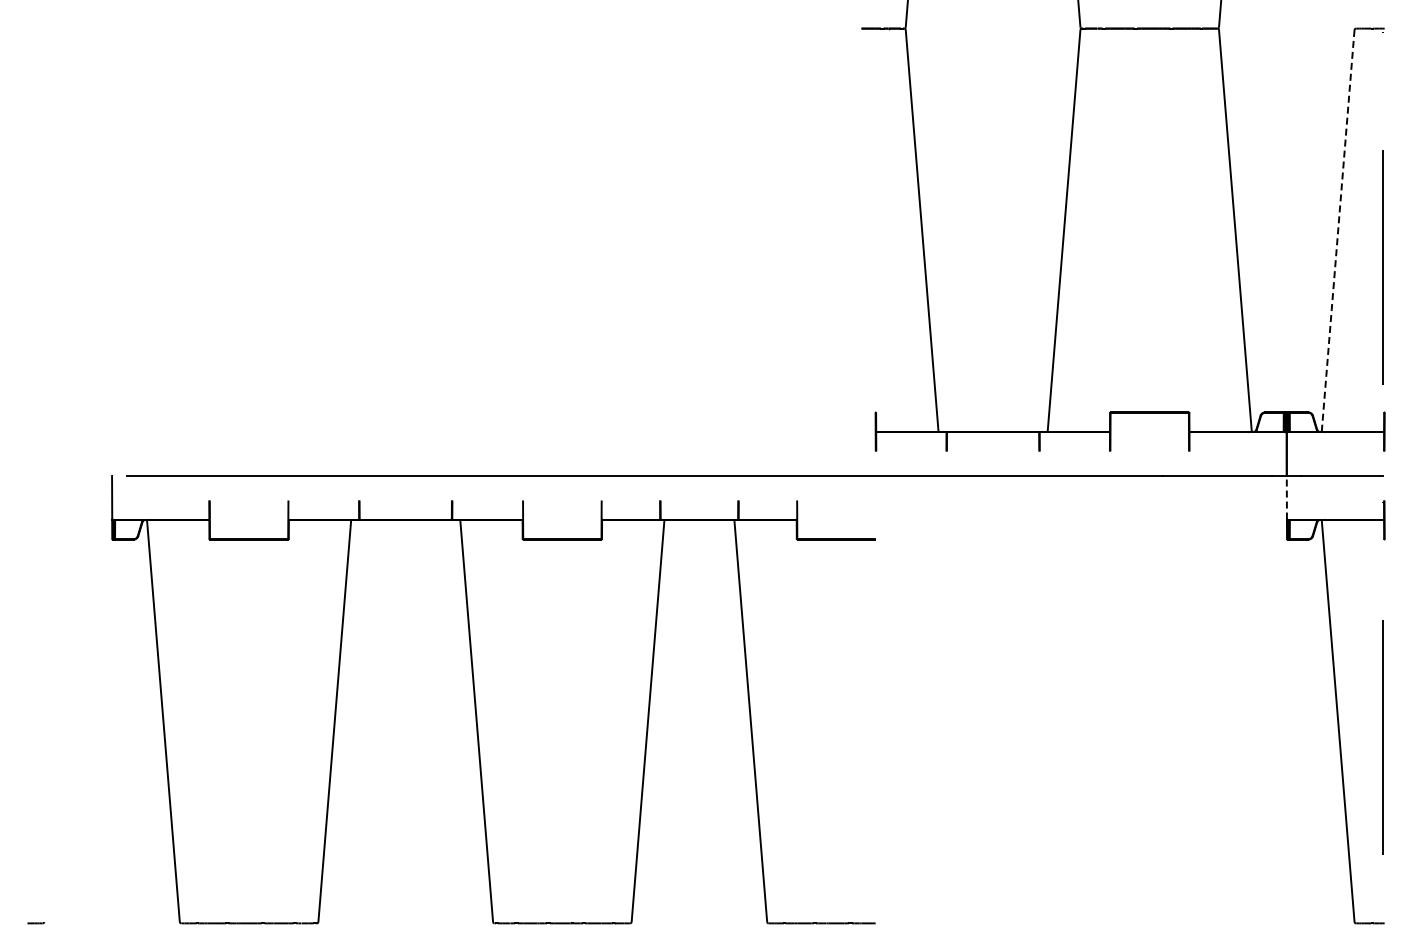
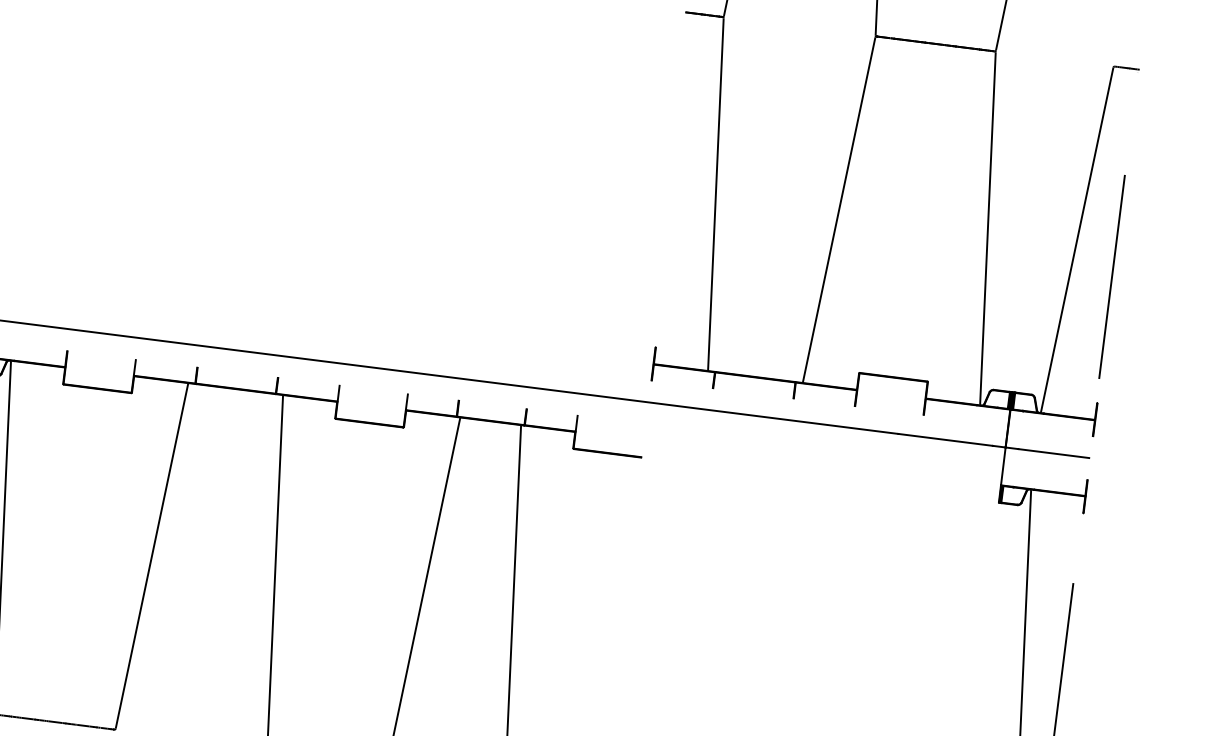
line: (1338, 231) -> (1077, 240), dashed -> solid
line: (1286, 497) -> (1003, 466), dashed -> solid

